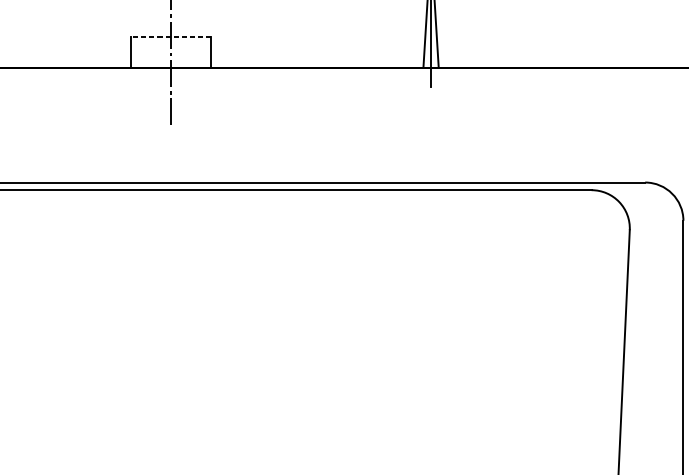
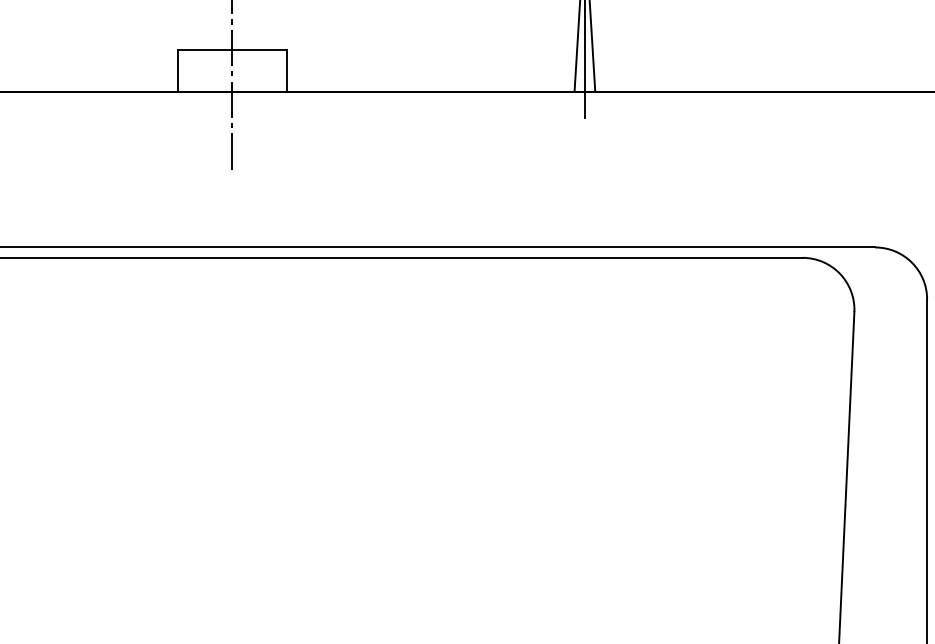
line: (170, 37) -> (231, 50), dashed -> solid

